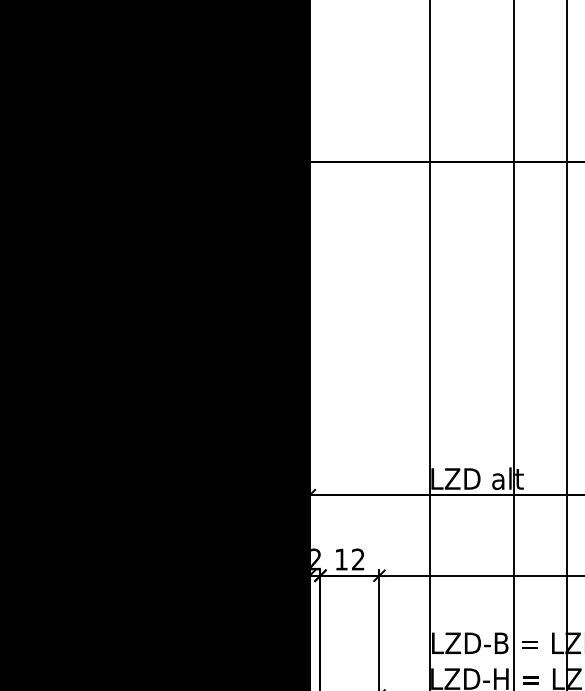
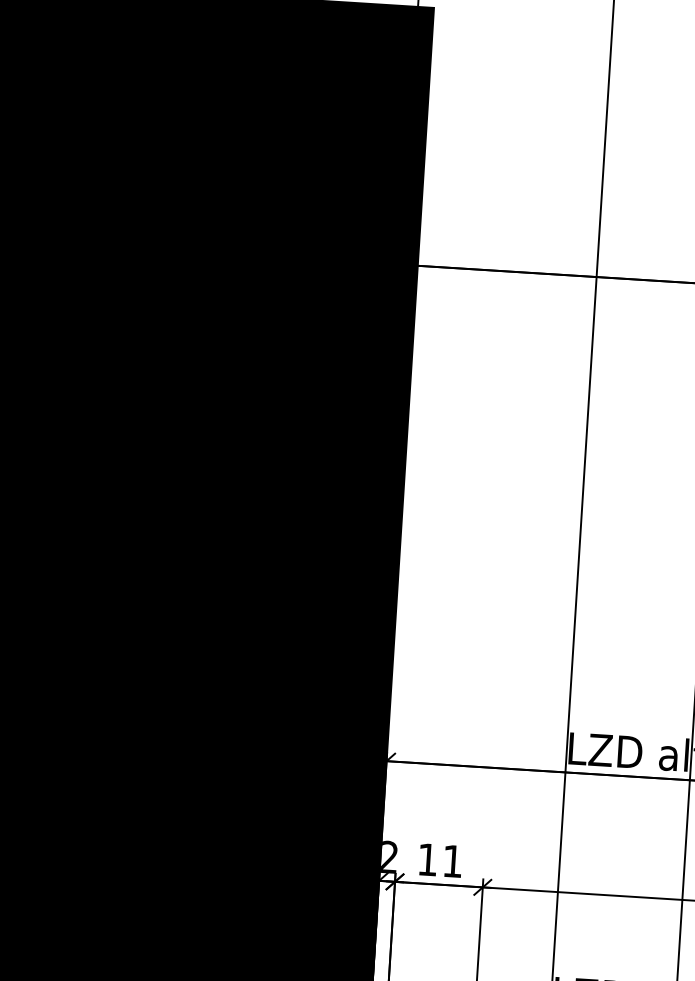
text: (358, 559) -> (453, 861), 12 -> 11

